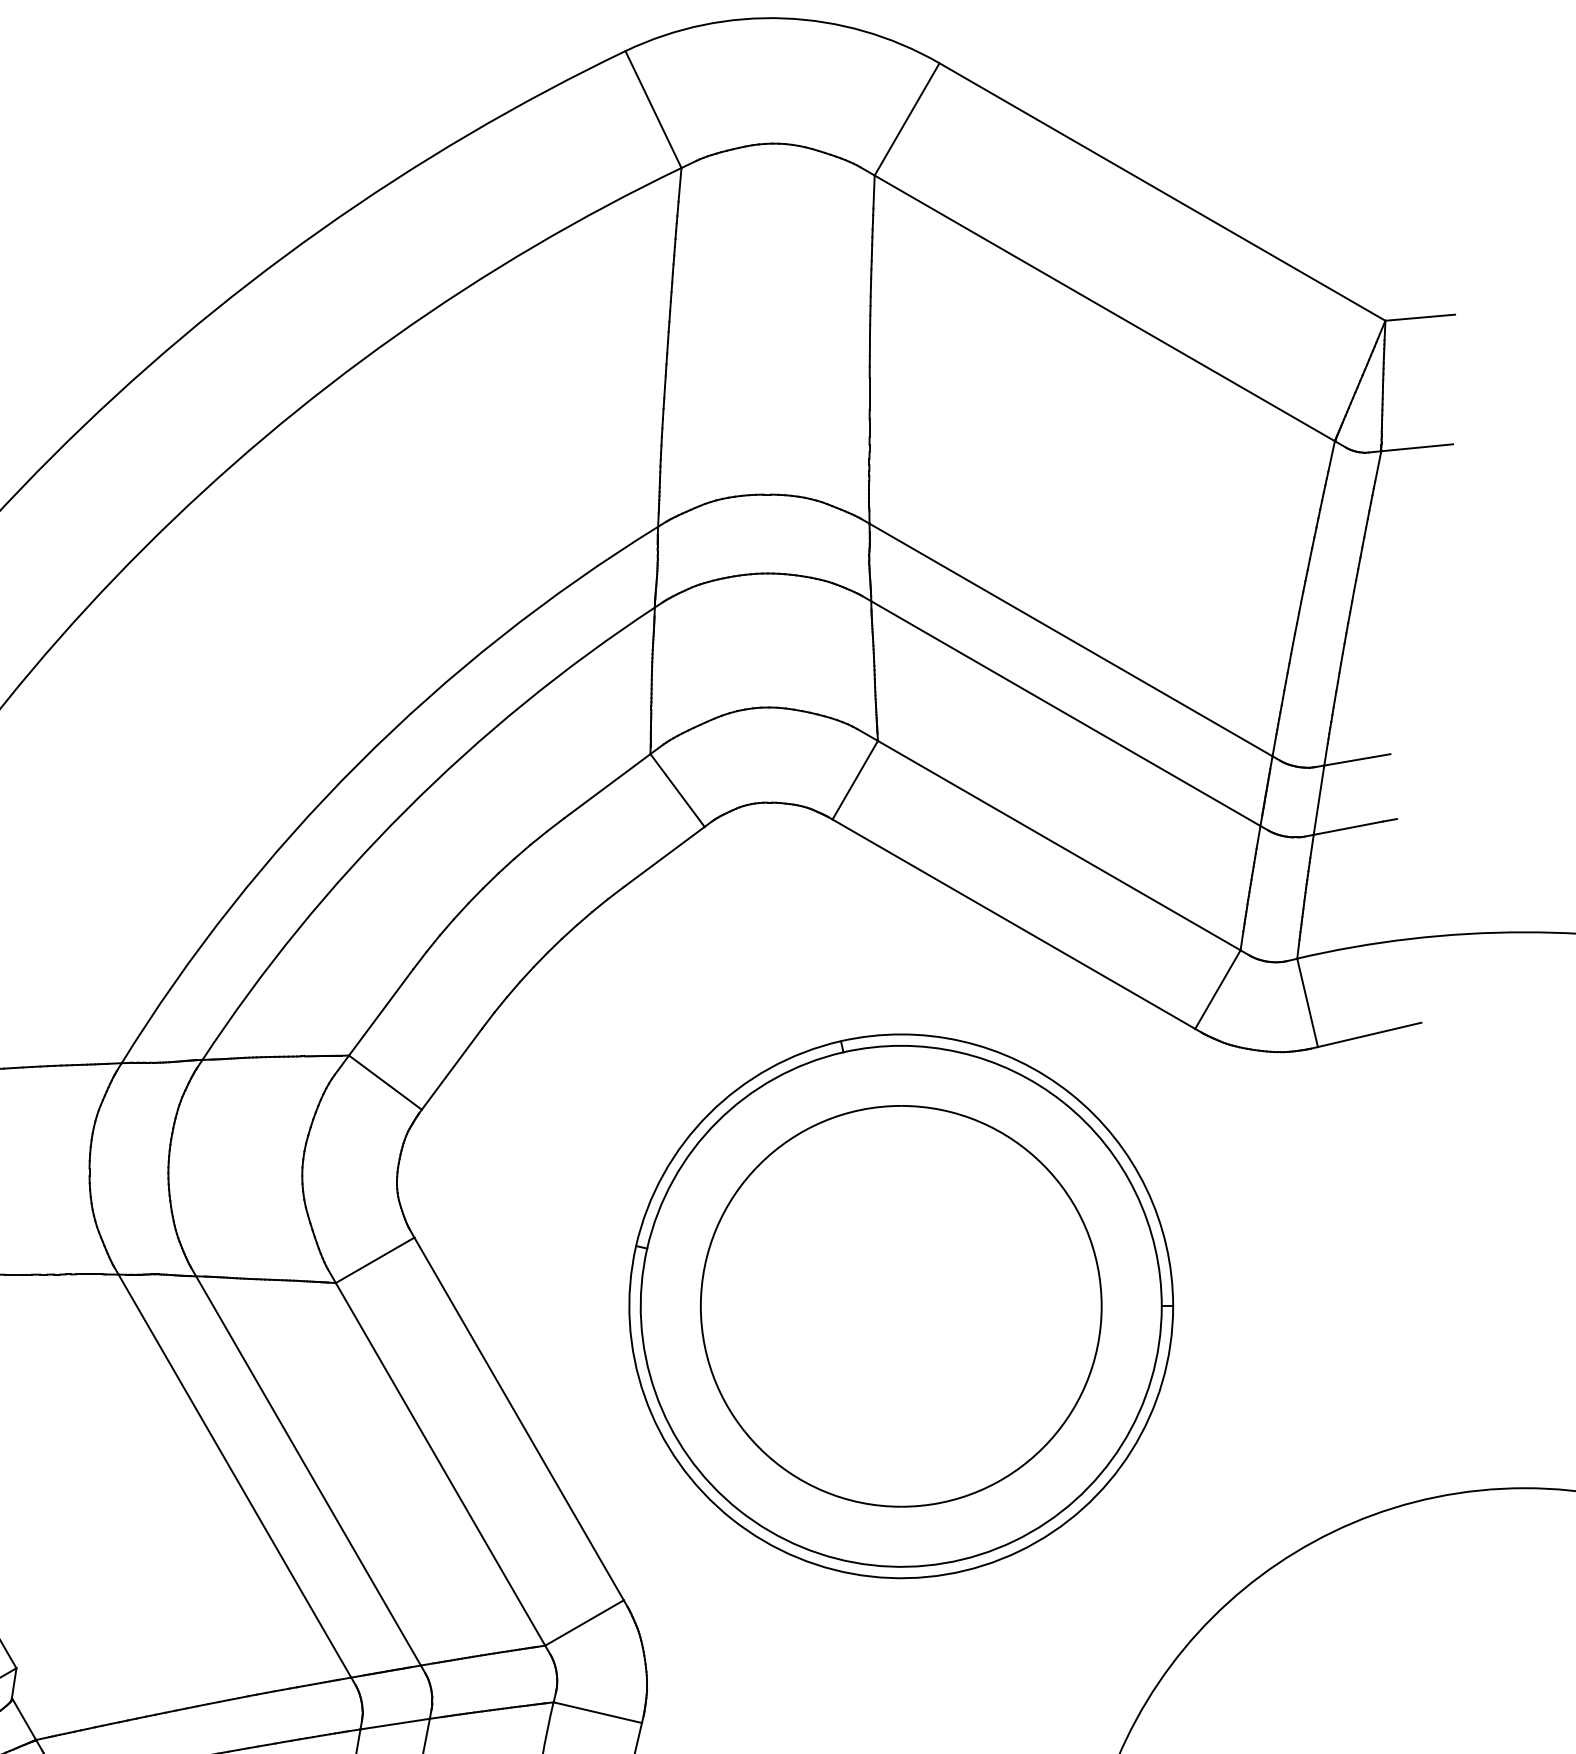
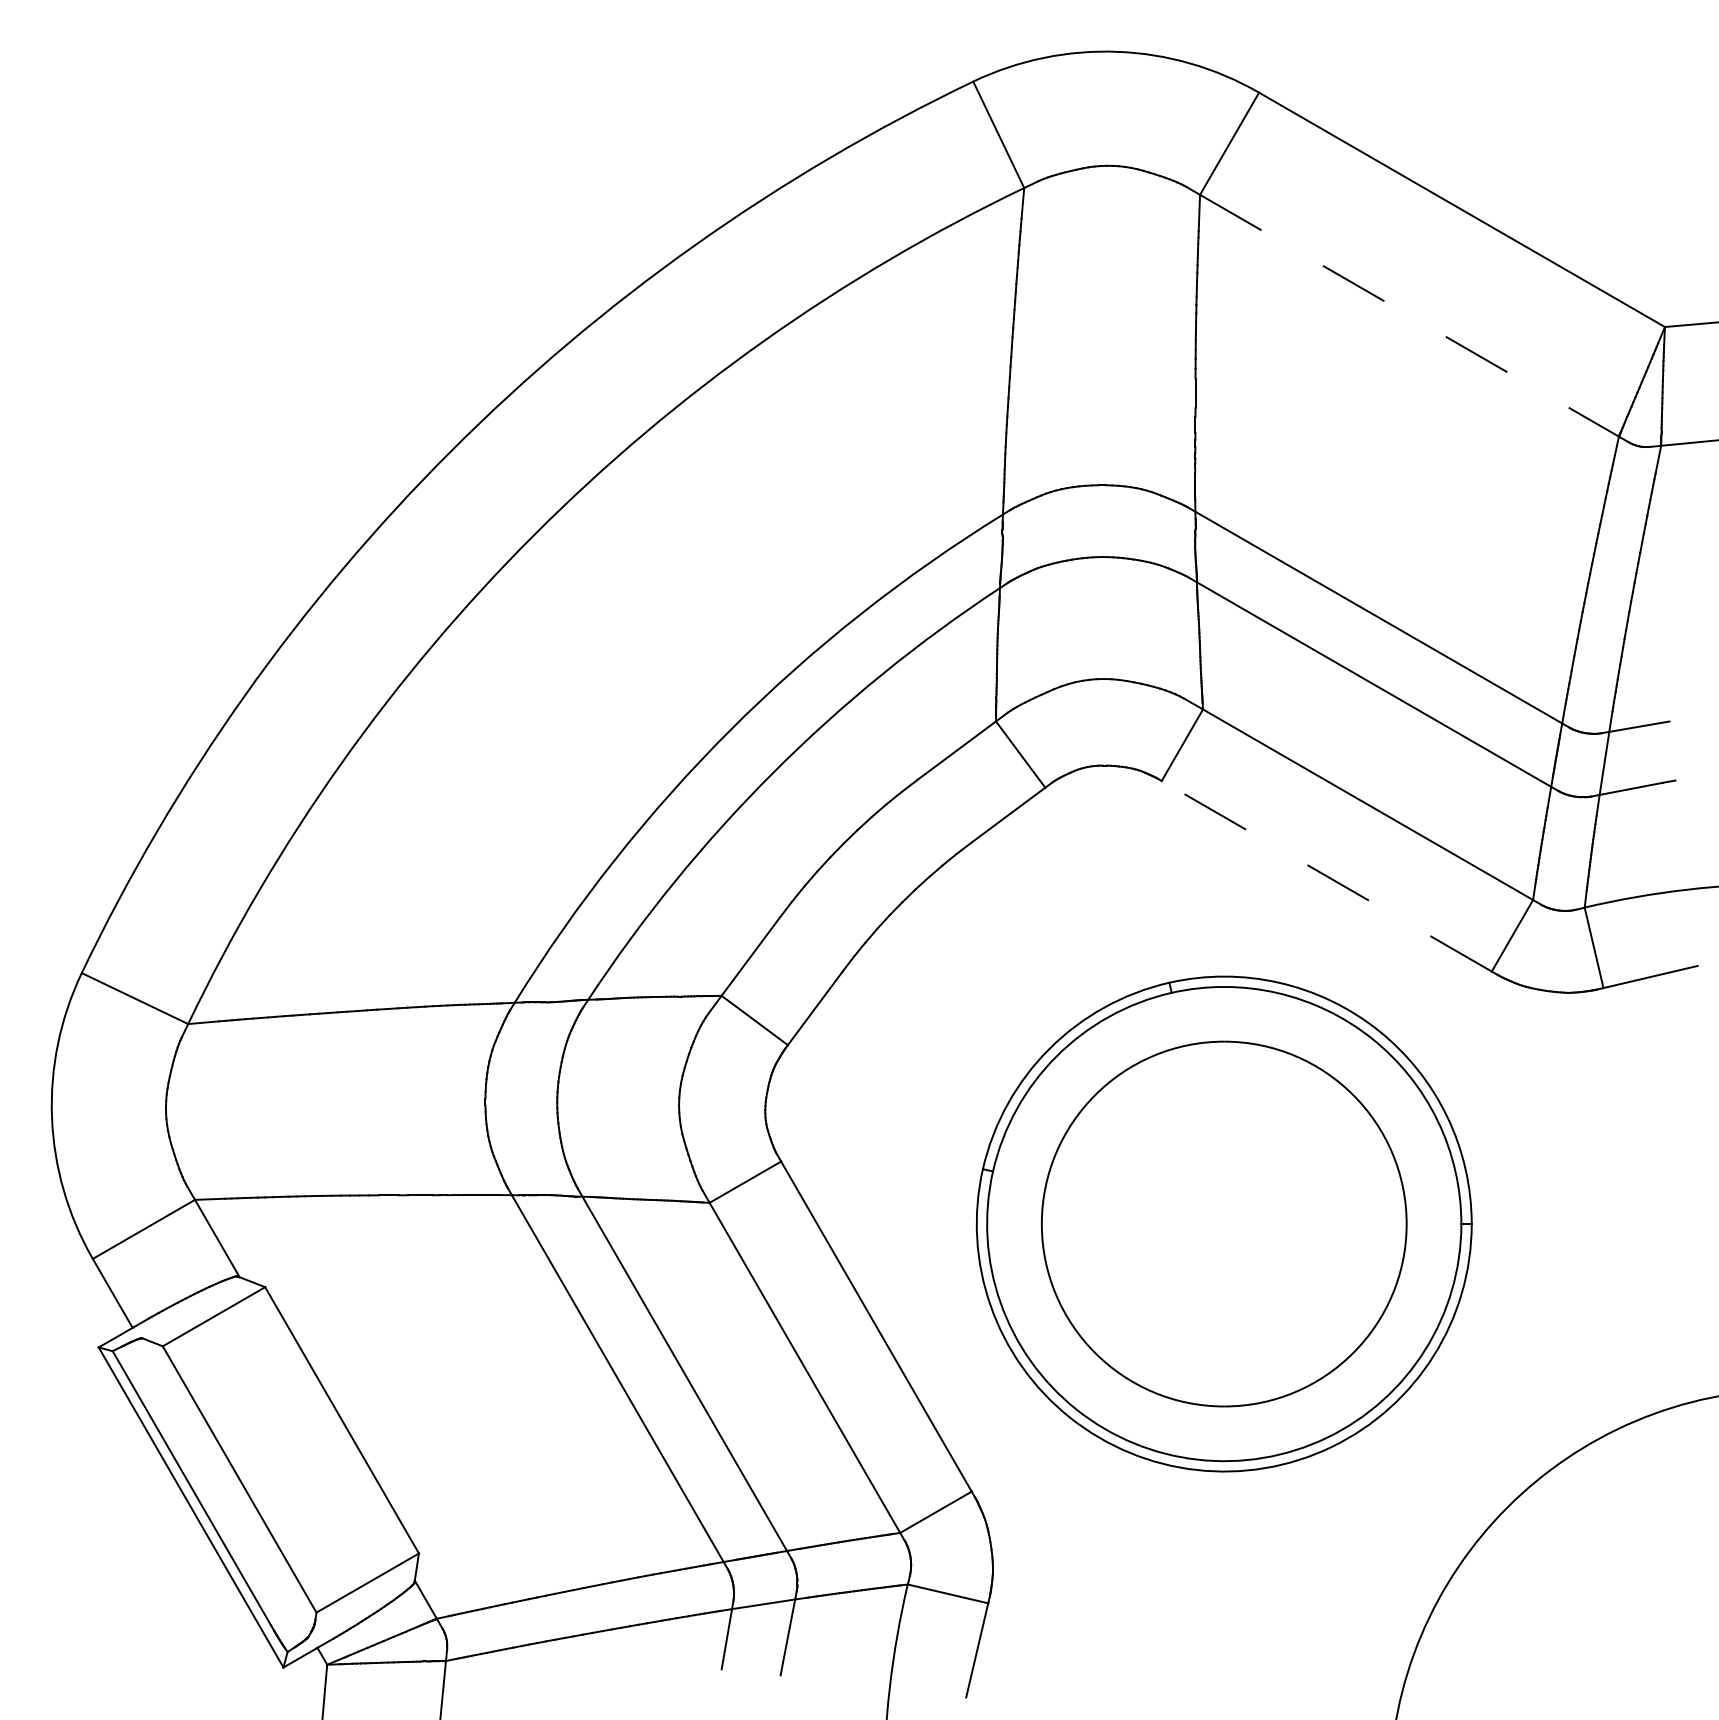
line: (1104, 308) -> (1409, 315), solid -> dashed
line: (1013, 924) -> (1326, 876), solid -> dashed

